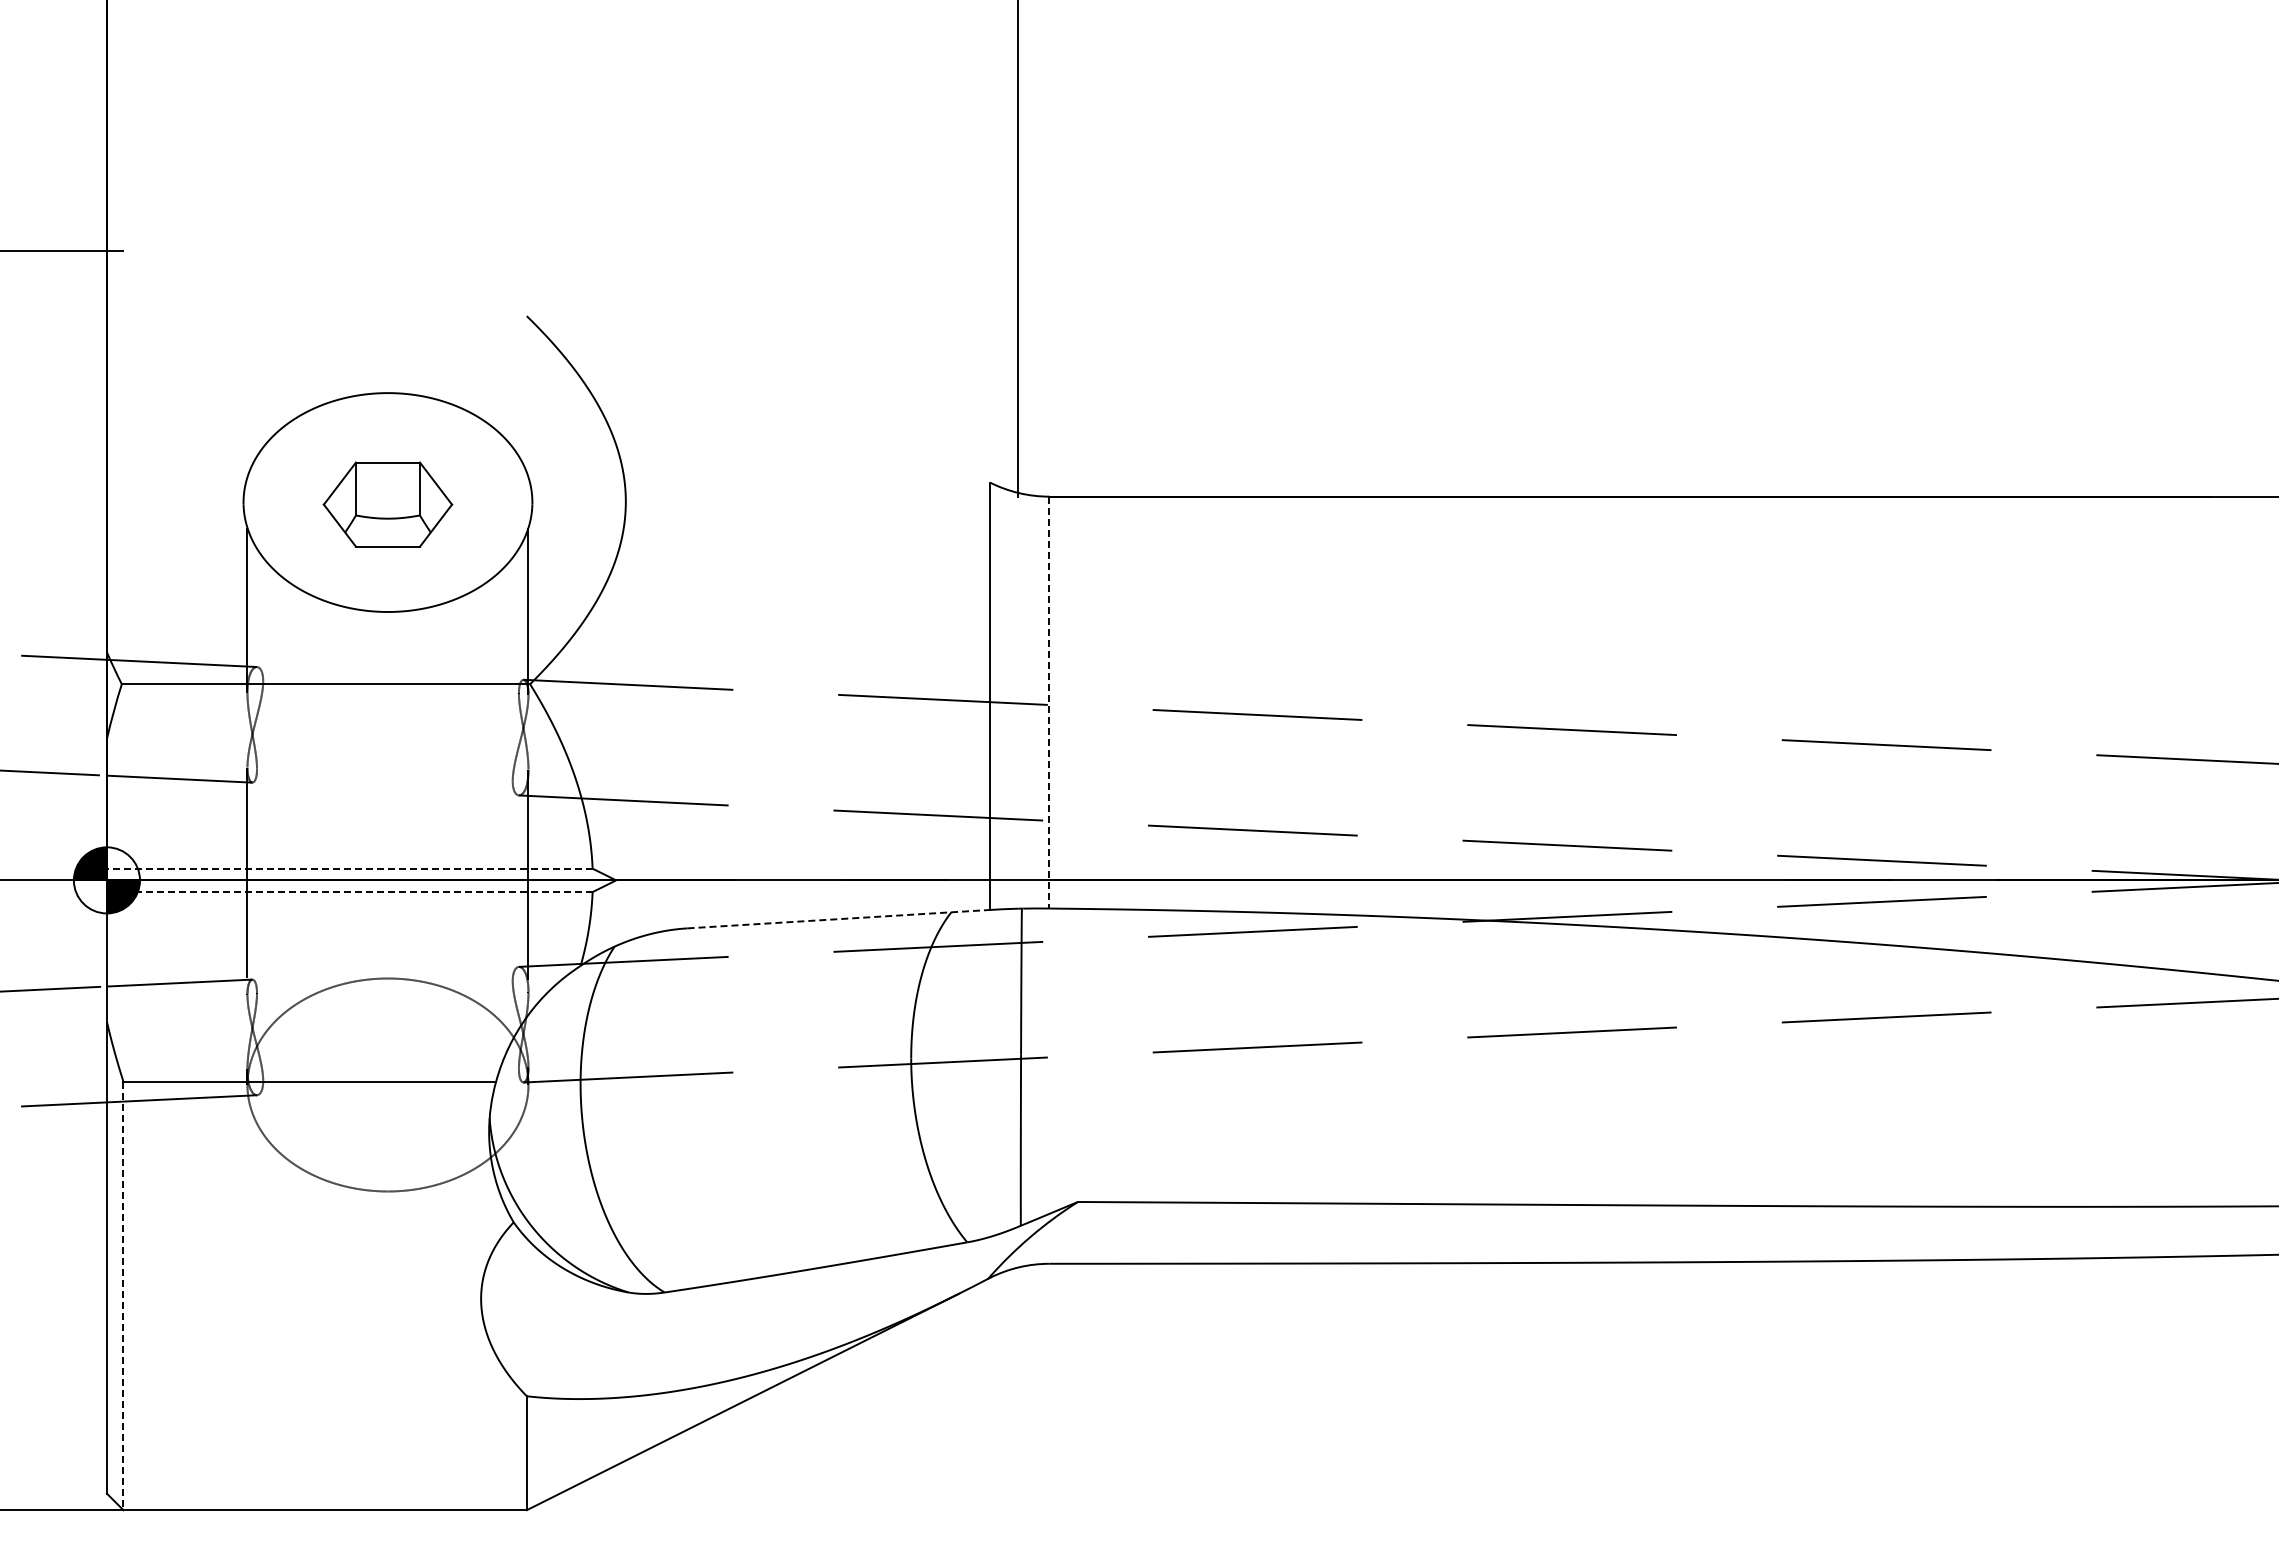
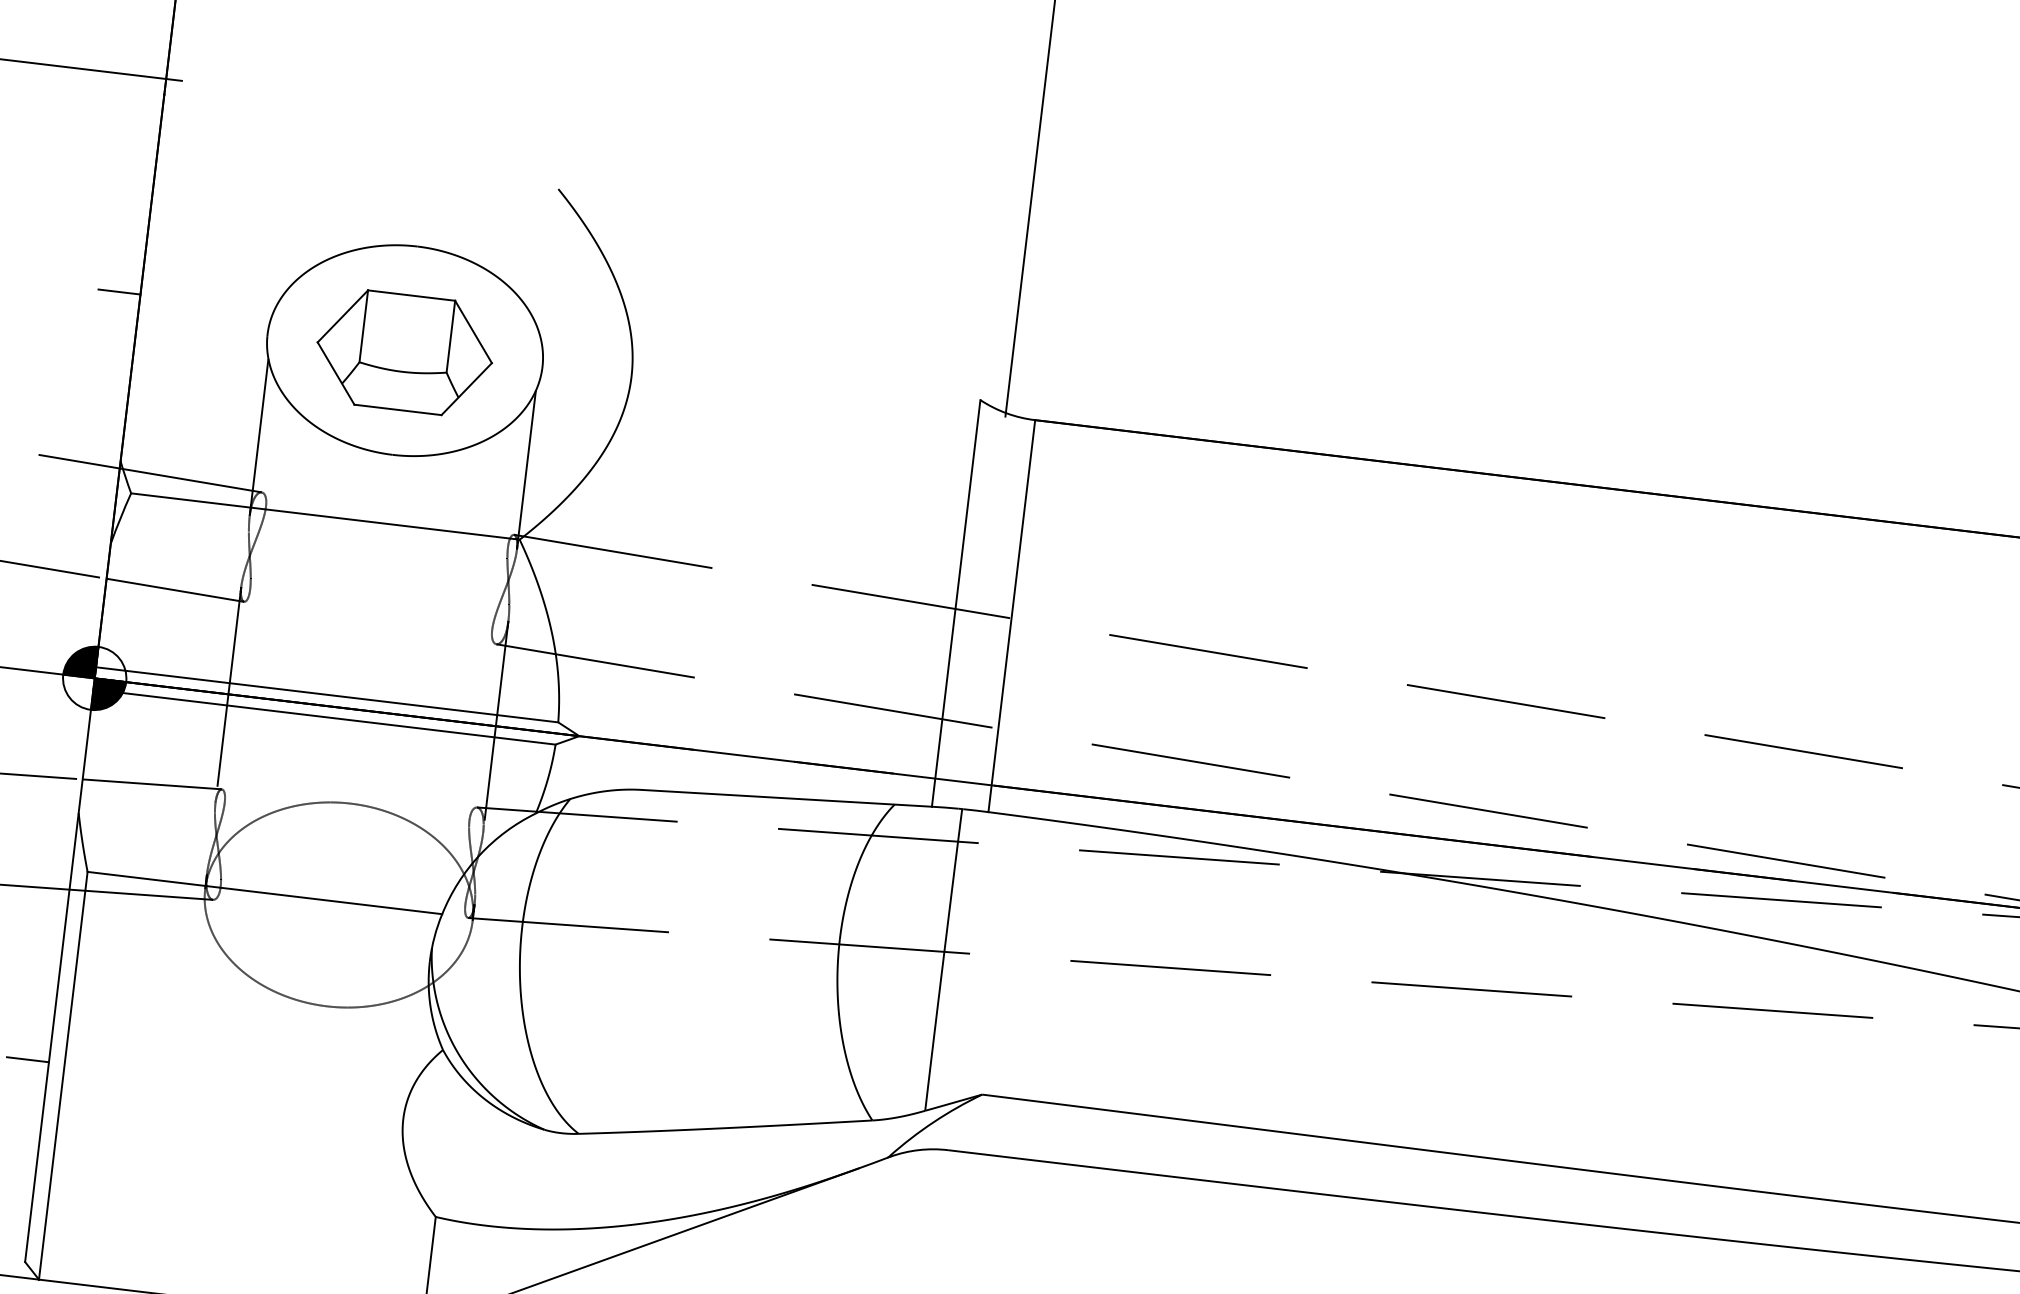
line: (84, 477) -> (119, 292), added
part: (387, 504) -> (404, 352), size x1.43
line: (1049, 702) -> (1011, 616), dashed -> solid
line: (349, 868) -> (326, 694), dashed -> solid
line: (349, 892) -> (324, 717), dashed -> solid
line: (838, 919) -> (786, 798), dashed -> solid
line: (84, 1283) -> (27, 1059), added
line: (123, 1296) -> (63, 1076), dashed -> solid

